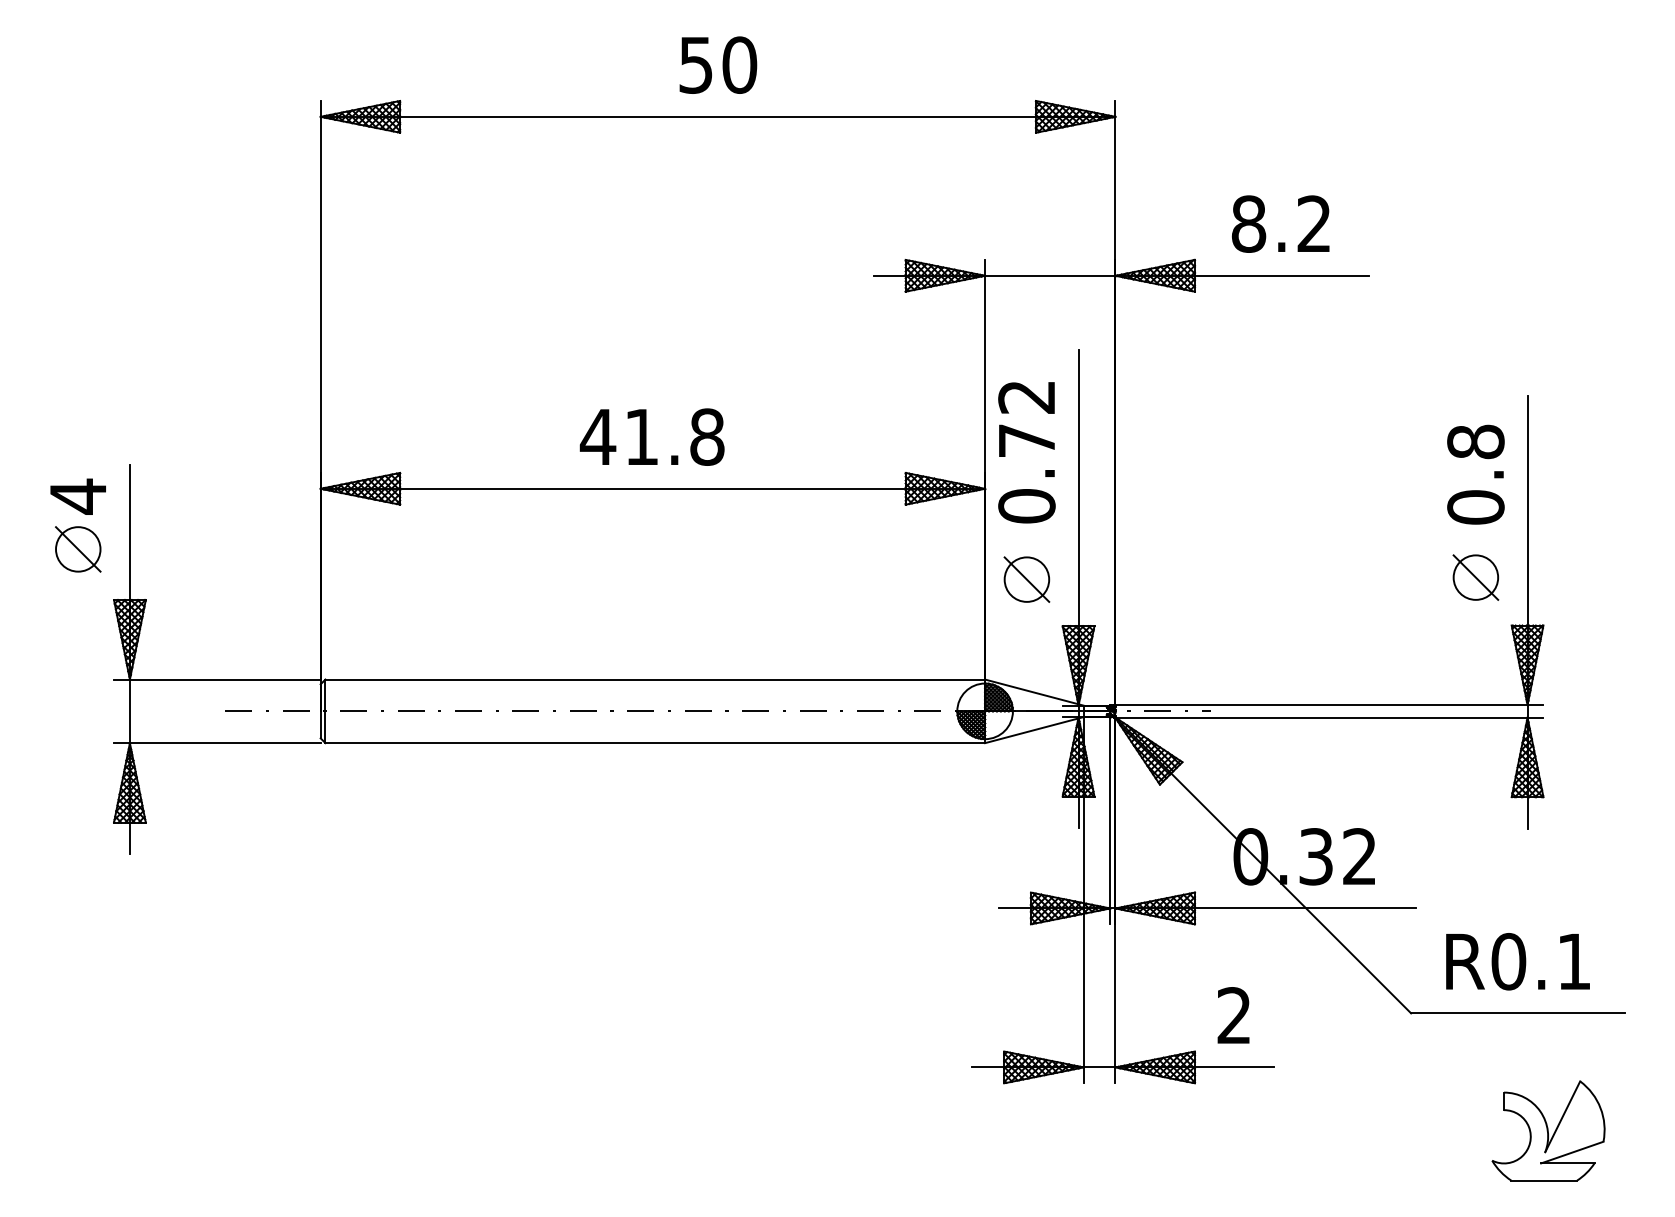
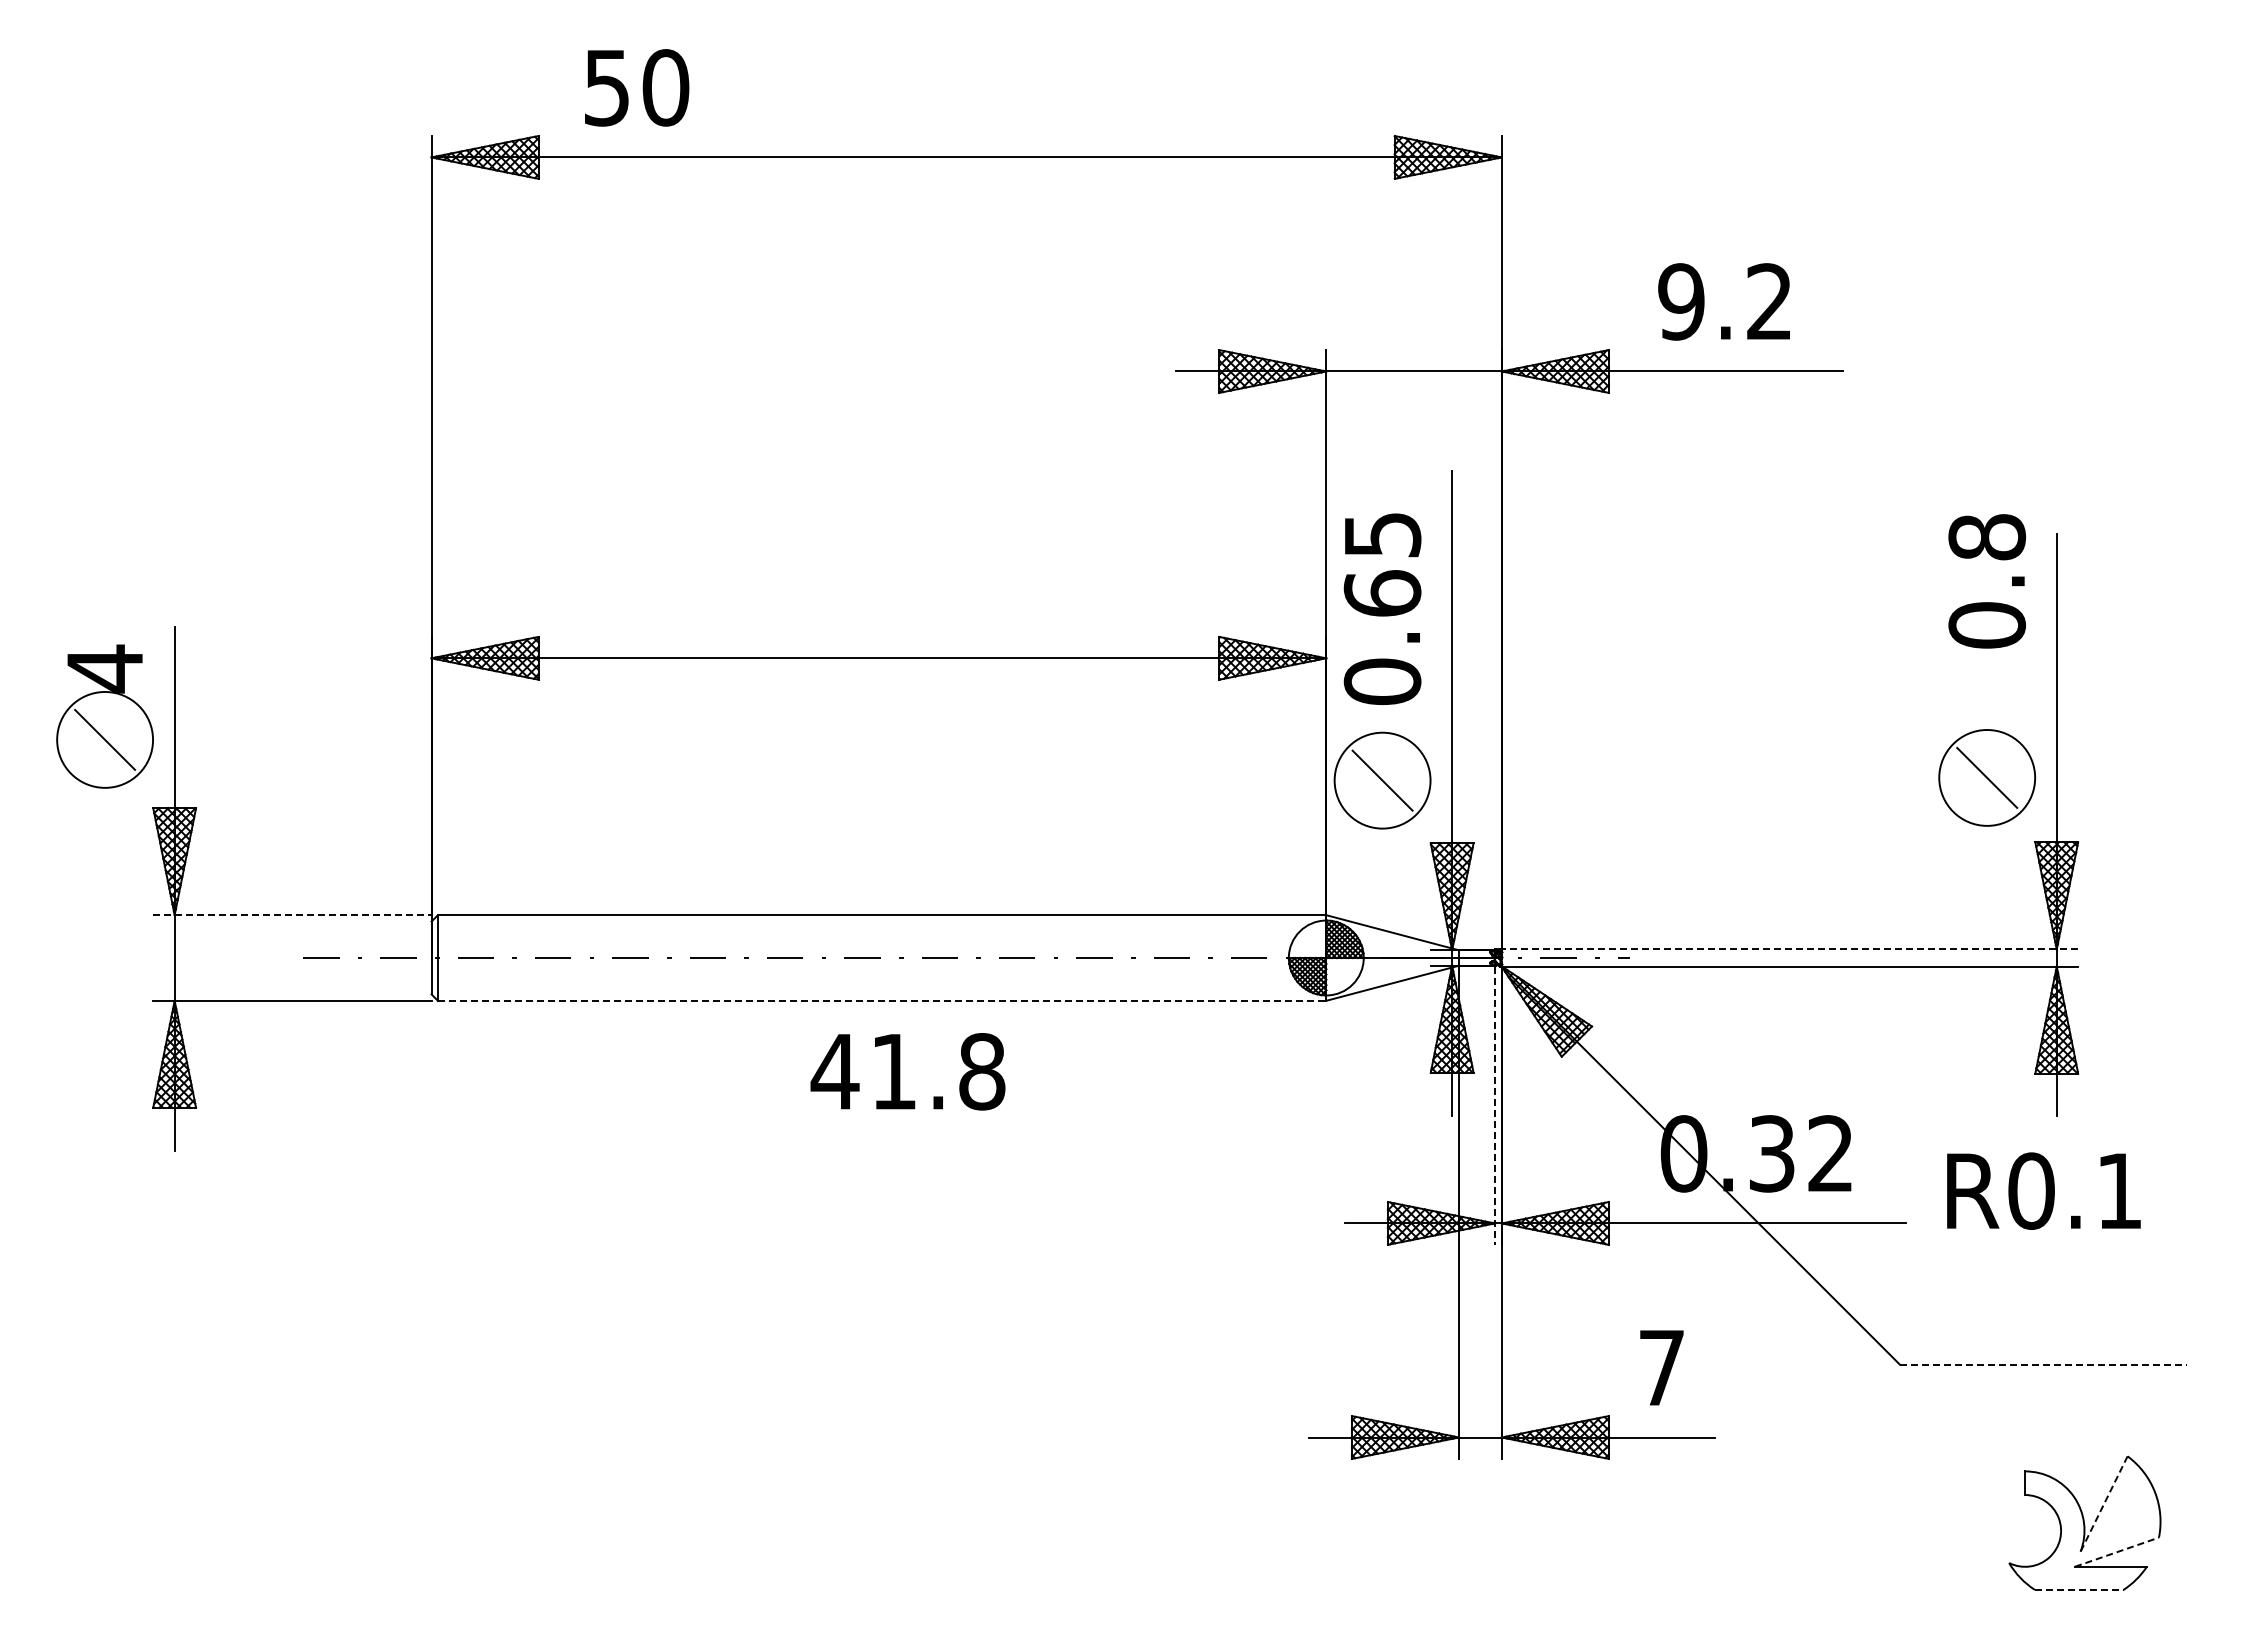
text: (718, 64) -> (637, 87), moved
text: (1248, 223) -> (1681, 301), 8.2 -> 9.2
text: (1026, 419) -> (1382, 564), 0.72 -> 0.65
text: (651, 436) -> (907, 1071), moved
text: (1476, 474) -> (1987, 581), moved
circle: (78, 549) -> (105, 739), size x1.6
circle: (1476, 577) -> (1987, 777), size x1.6
circle: (1026, 579) -> (1382, 780), size x1.6
line: (217, 679) -> (292, 915), solid -> dashed
line: (1328, 705) -> (1788, 949), solid -> dashed
line: (655, 742) -> (882, 1000), solid -> dashed
line: (1110, 821) -> (1494, 1106), solid -> dashed
text: (1517, 961) -> (2043, 1190), moved
line: (1517, 1013) -> (2043, 1364), solid -> dashed
text: (1234, 1015) -> (1661, 1367), 2 -> 7
line: (1562, 1117) -> (2103, 1504), solid -> dashed
line: (1572, 1152) -> (2117, 1552), solid -> dashed
line: (1544, 1180) -> (2079, 1589), solid -> dashed

